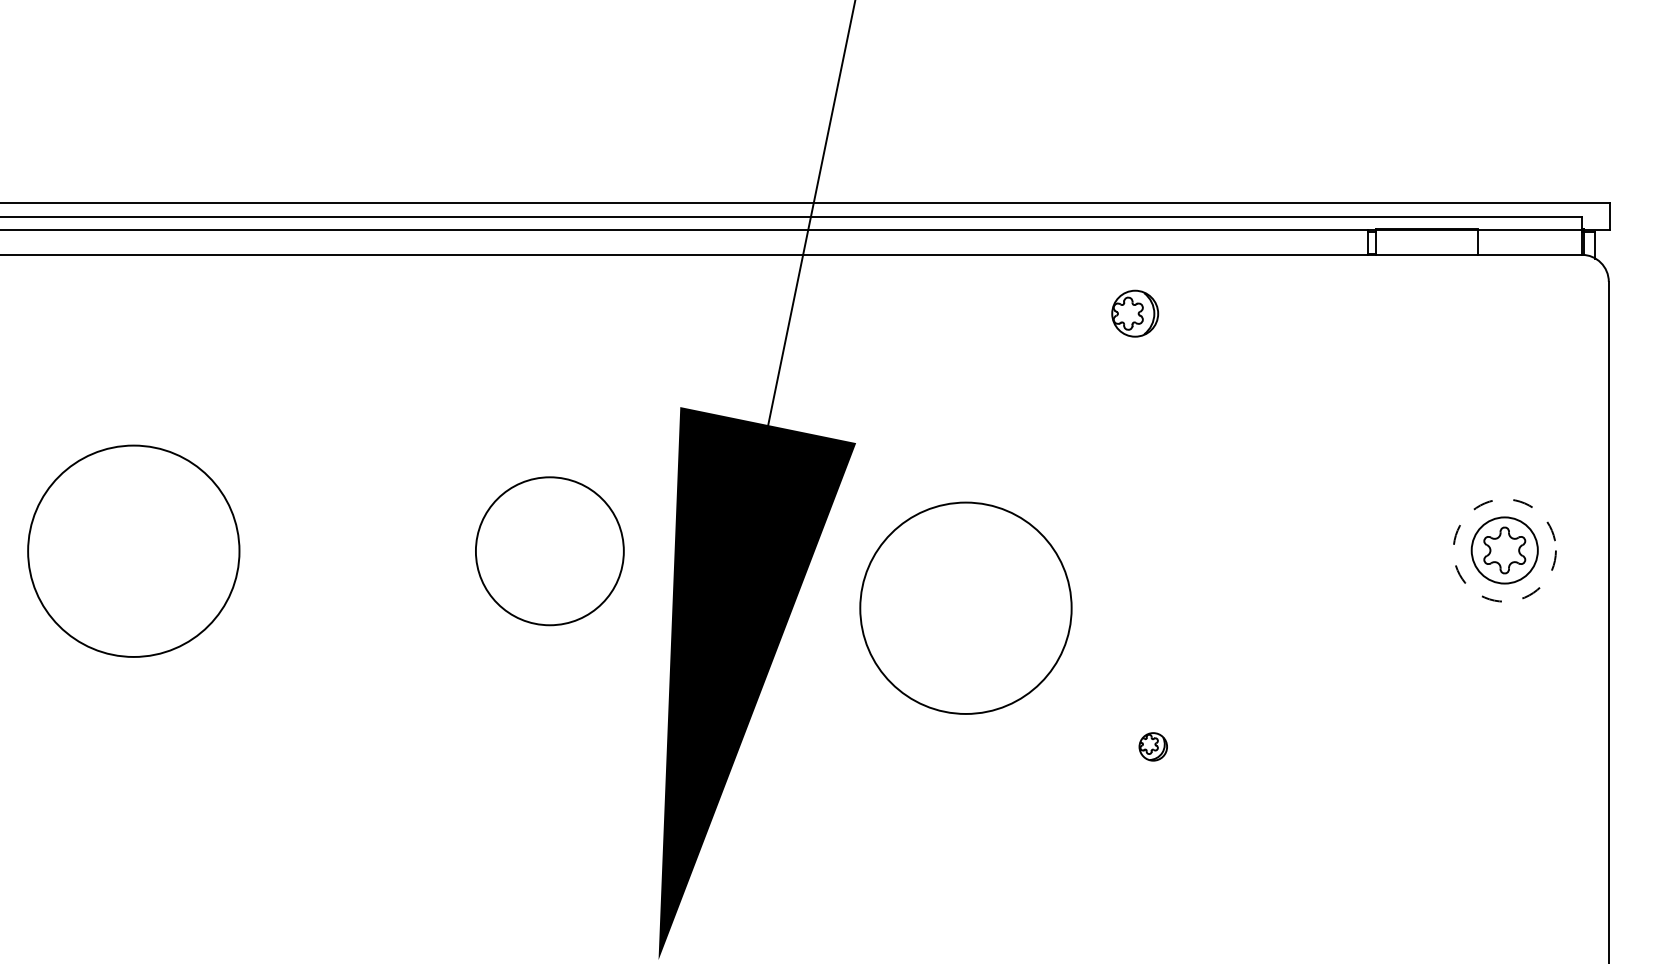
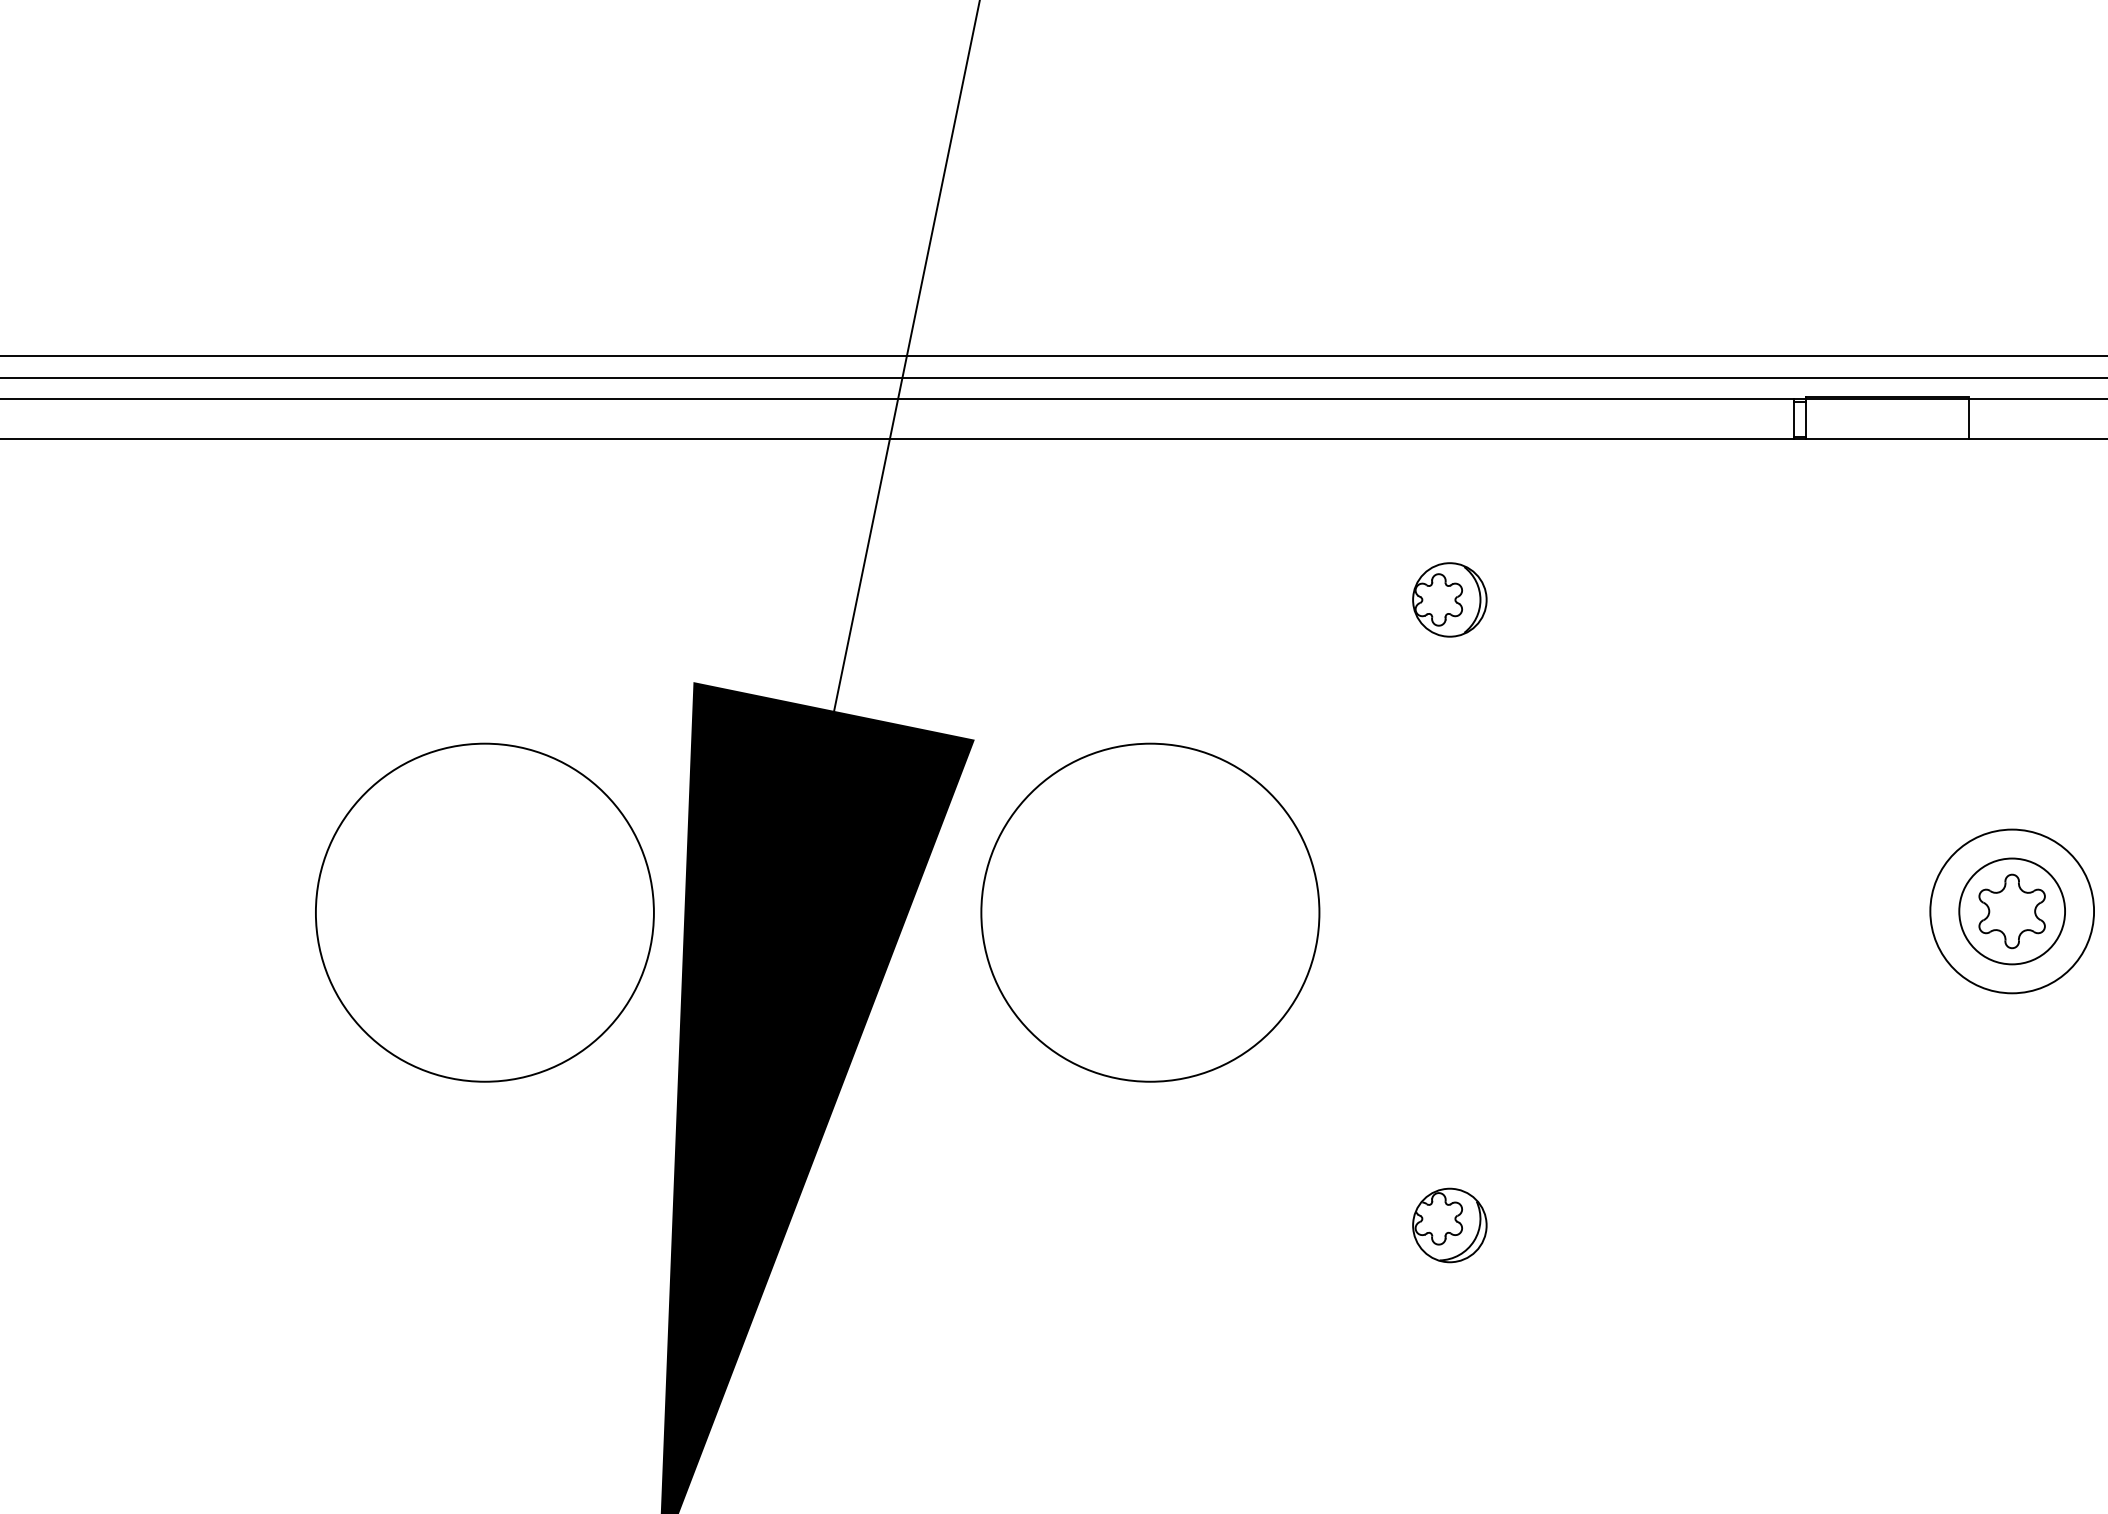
part: (1135, 313) -> (1450, 599), moved
circle: (549, 550) -> (484, 911), size x1.43
circle: (1504, 550) -> (2011, 911), dashed -> solid
circle: (965, 607) -> (1149, 911), moved
part: (1153, 746) -> (1450, 1224), size x1.67

